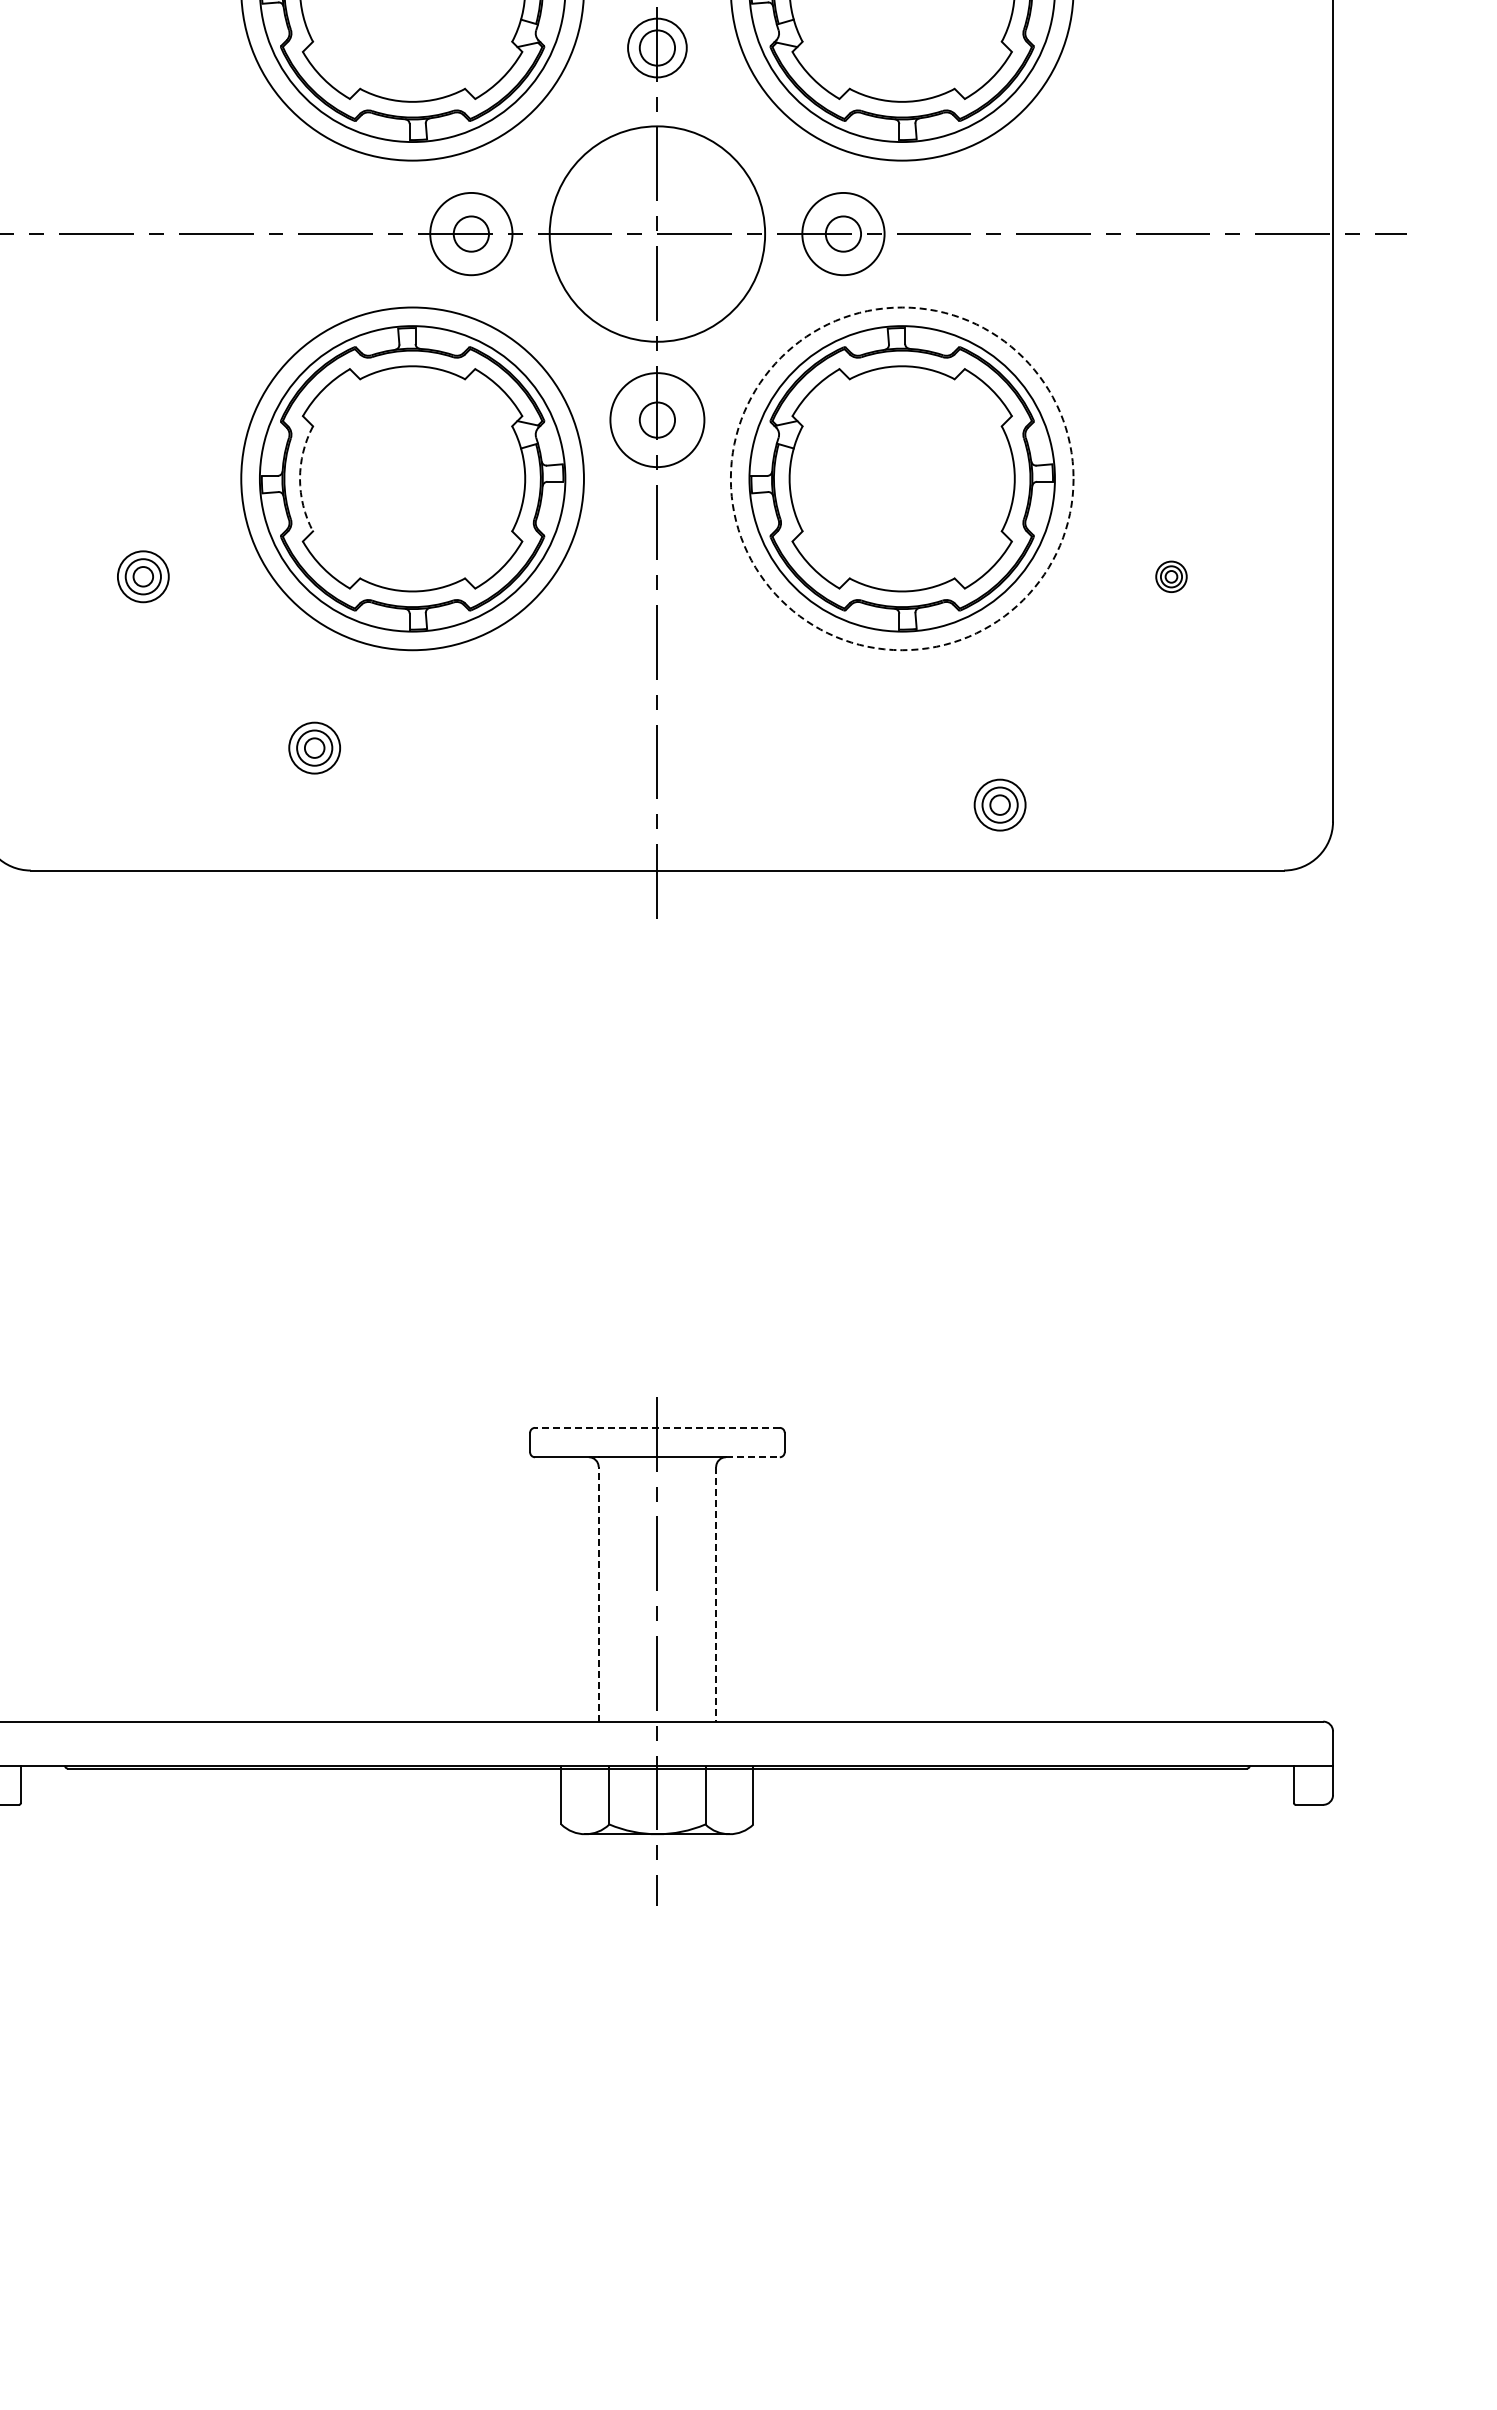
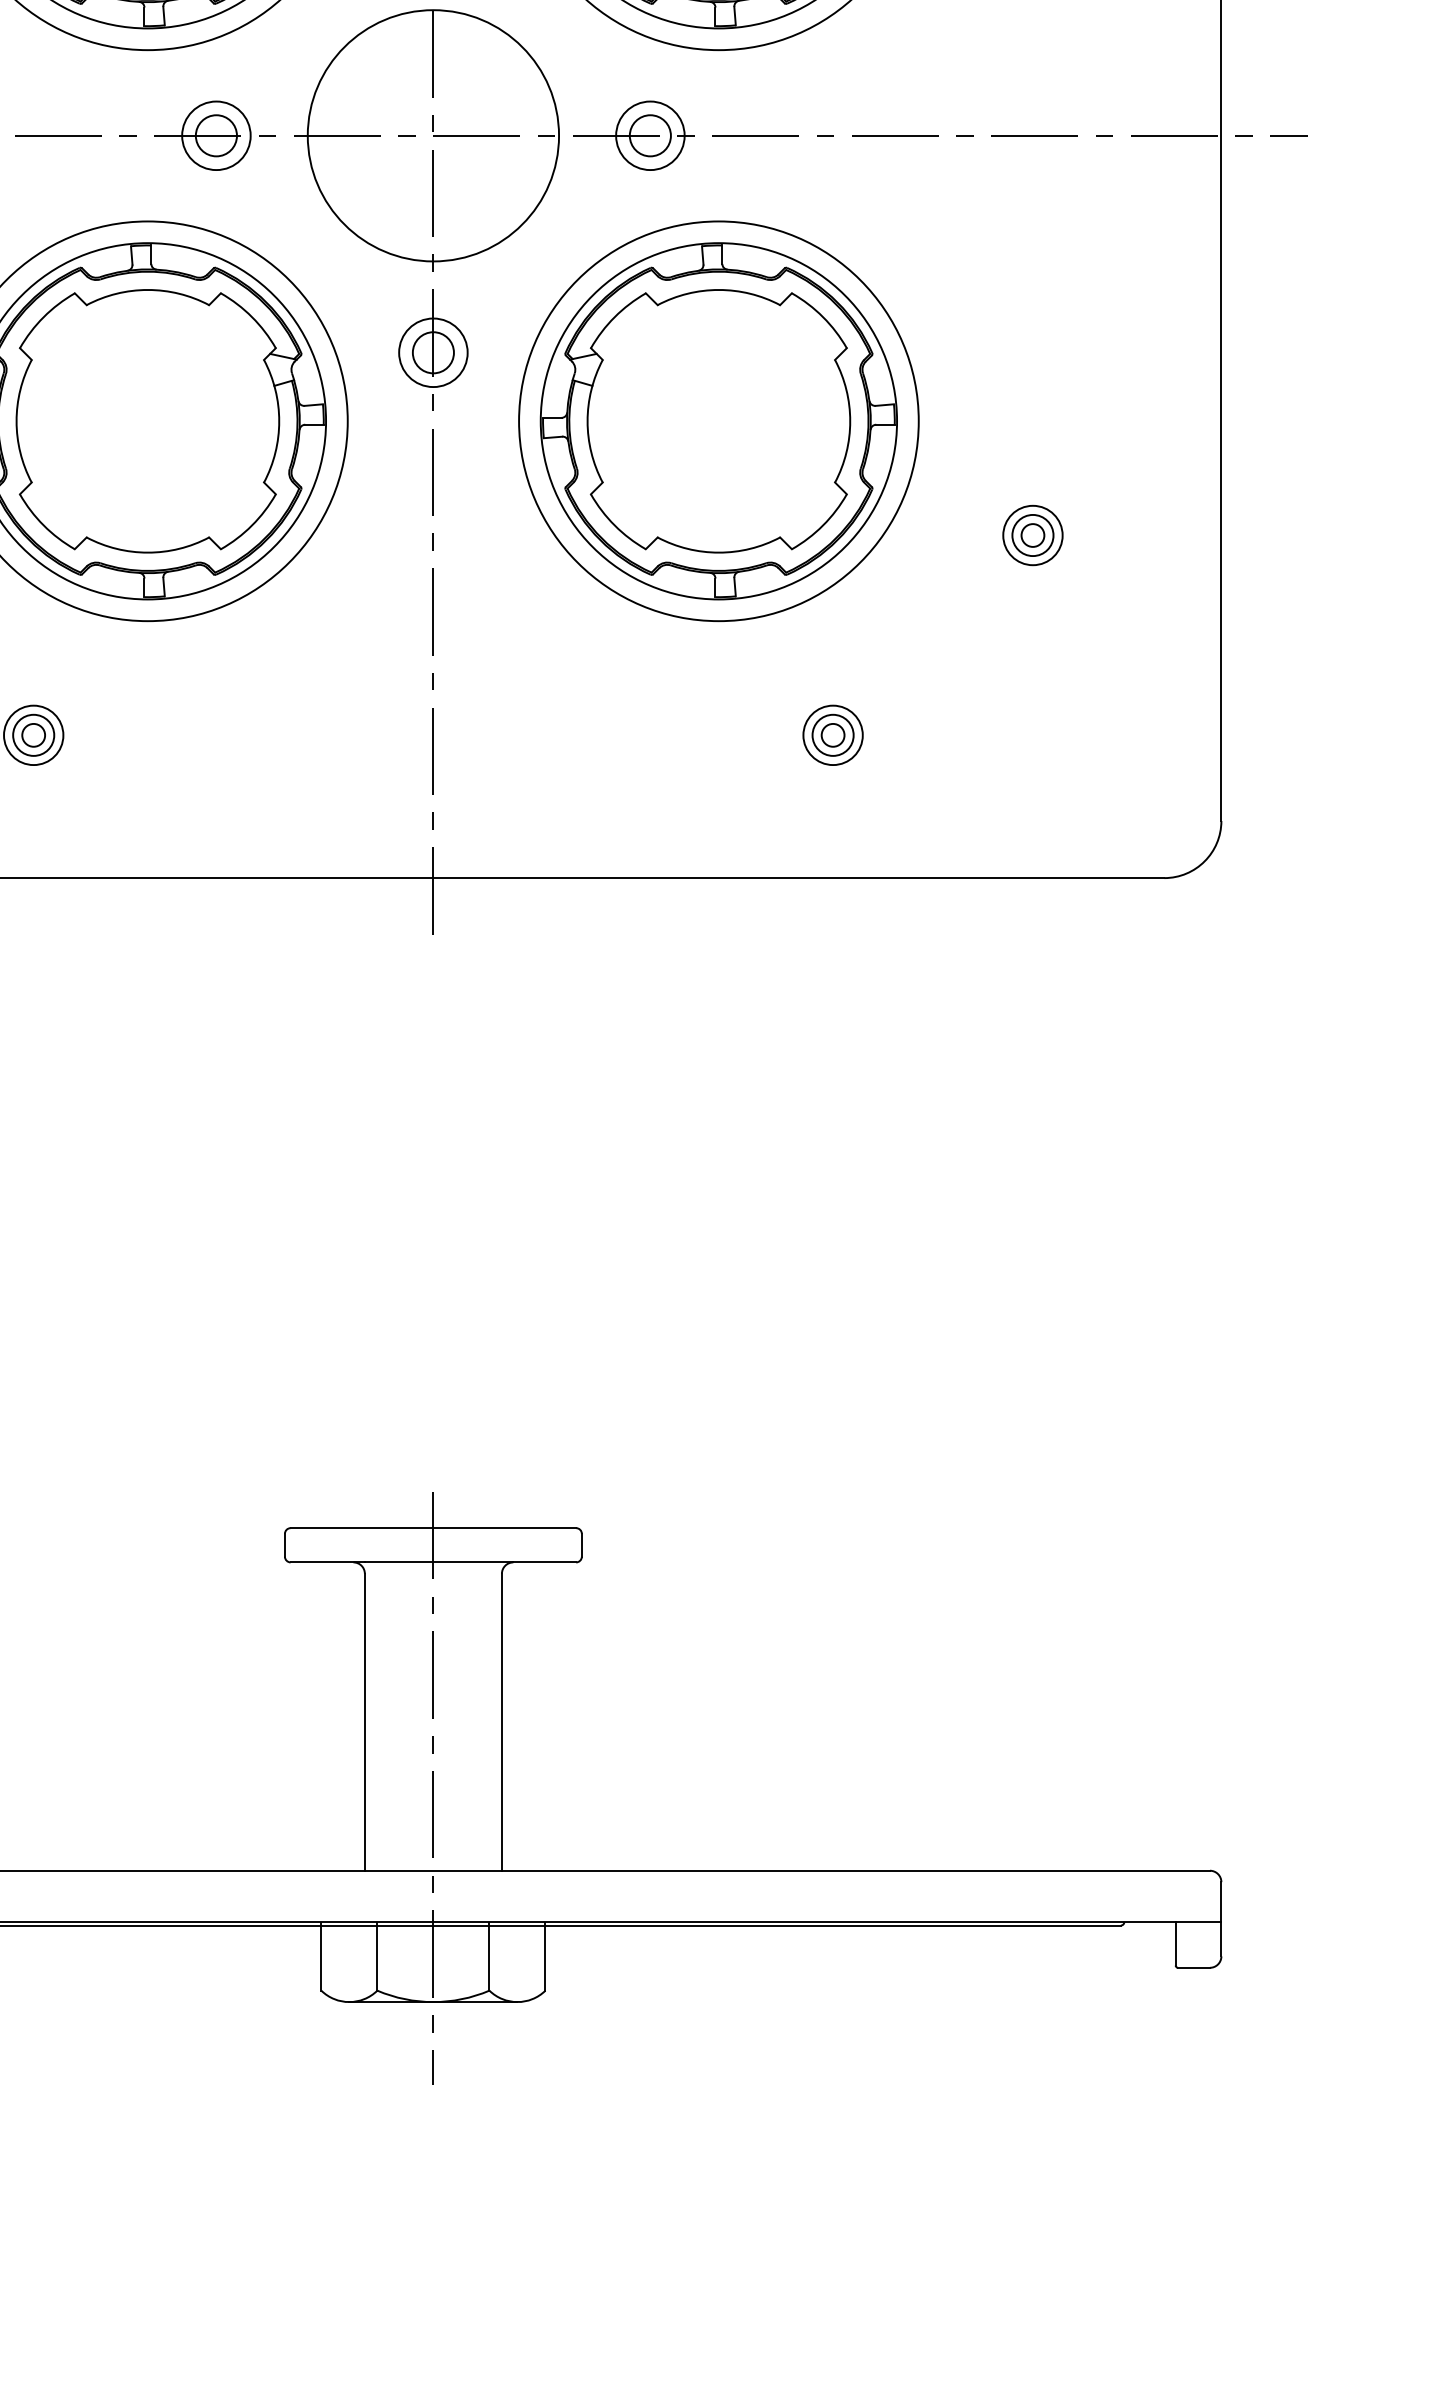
circle: (471, 233) -> (216, 135), size x0.71
circle: (843, 233) -> (650, 135), size x0.71
circle: (657, 419) -> (433, 352), size x0.62
arc: (300, 478) -> (17, 420), dashed -> solid
circle: (901, 478) -> (718, 420), dashed -> solid
part: (1171, 576) -> (1032, 535), size x1.67
part: (999, 804) -> (832, 734), moved
line: (656, 1427) -> (432, 1527), dashed -> solid
line: (752, 1457) -> (544, 1562), dashed -> solid
line: (598, 1593) -> (364, 1721), dashed -> solid
line: (716, 1594) -> (502, 1722), dashed -> solid

